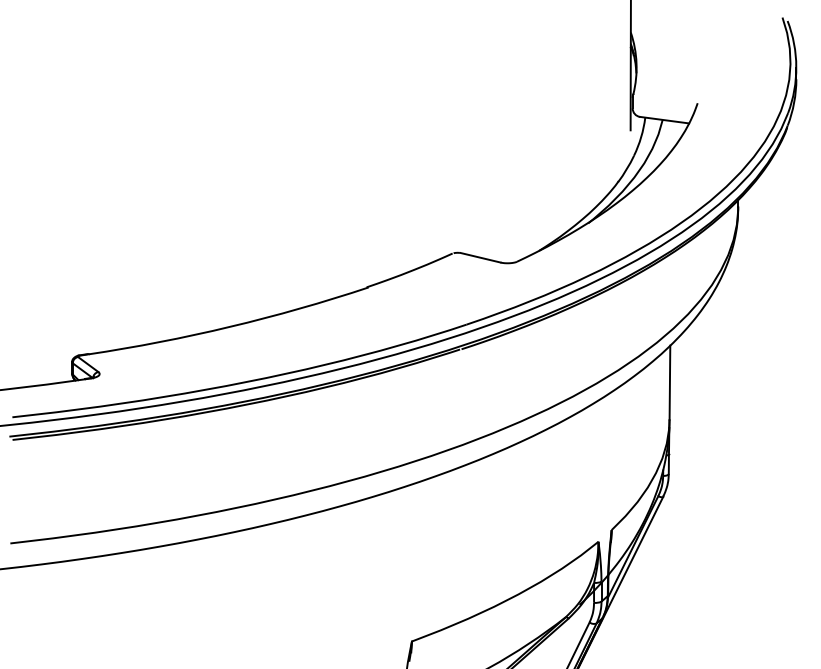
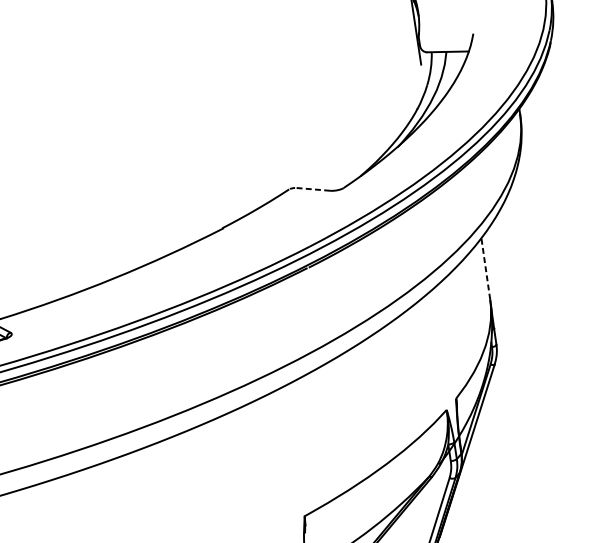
line: (480, 257) -> (312, 189), solid -> dashed
line: (669, 382) -> (485, 268), solid -> dashed

